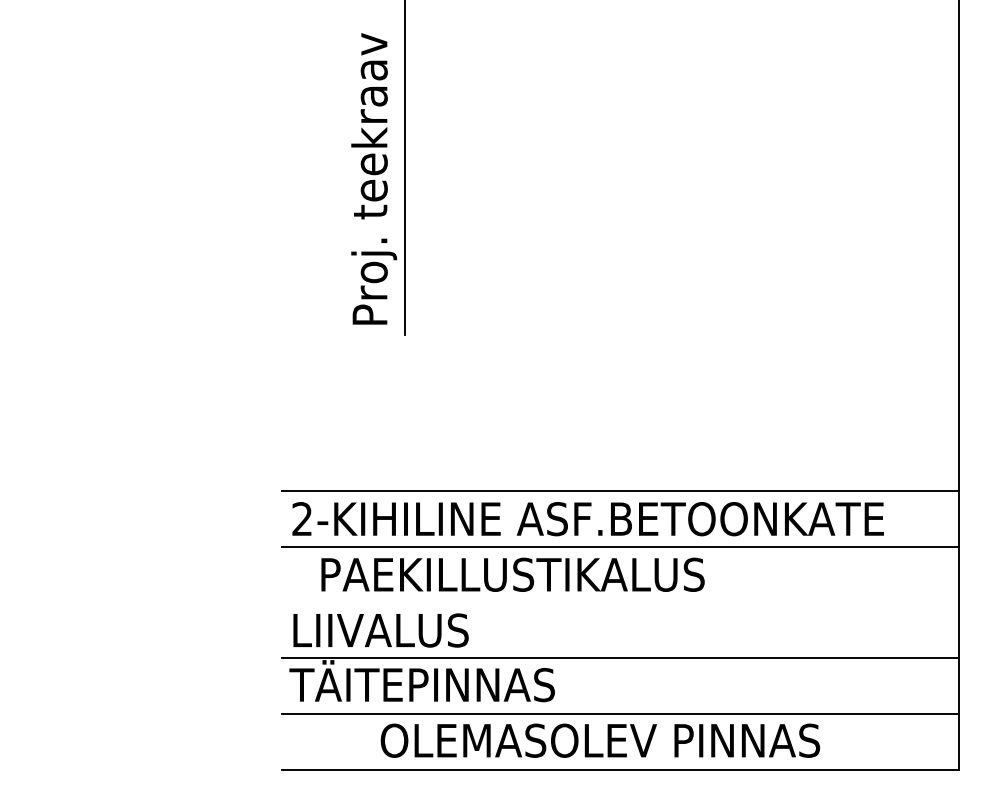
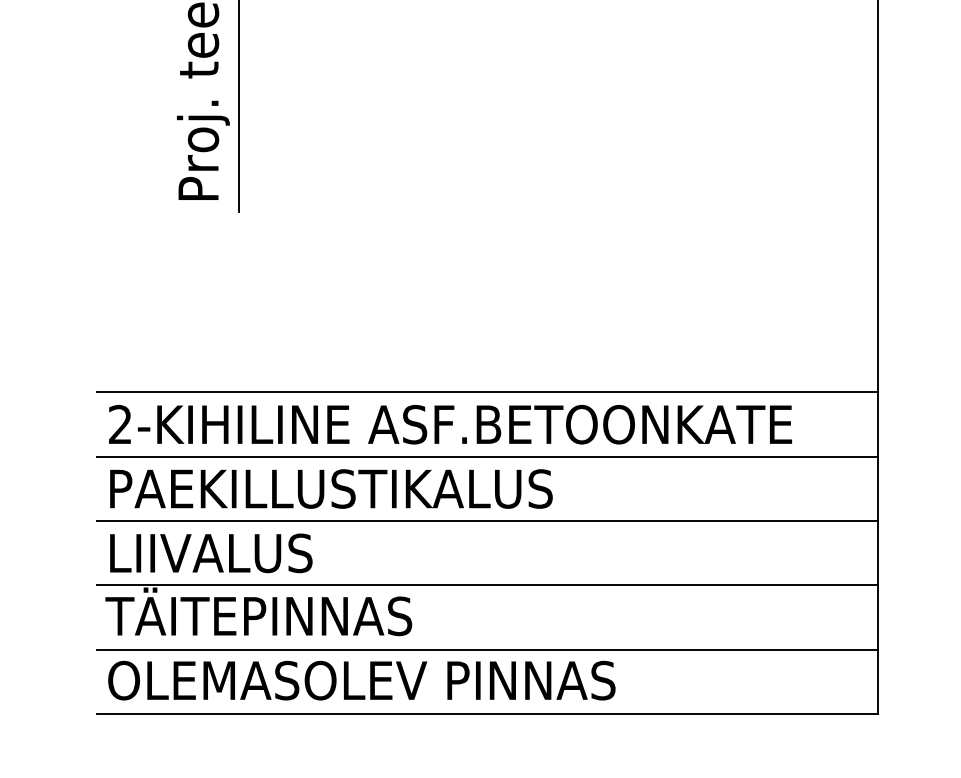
text: (512, 574) -> (330, 488), moved
line: (619, 602) -> (486, 520), added
text: (600, 740) -> (361, 680), moved

